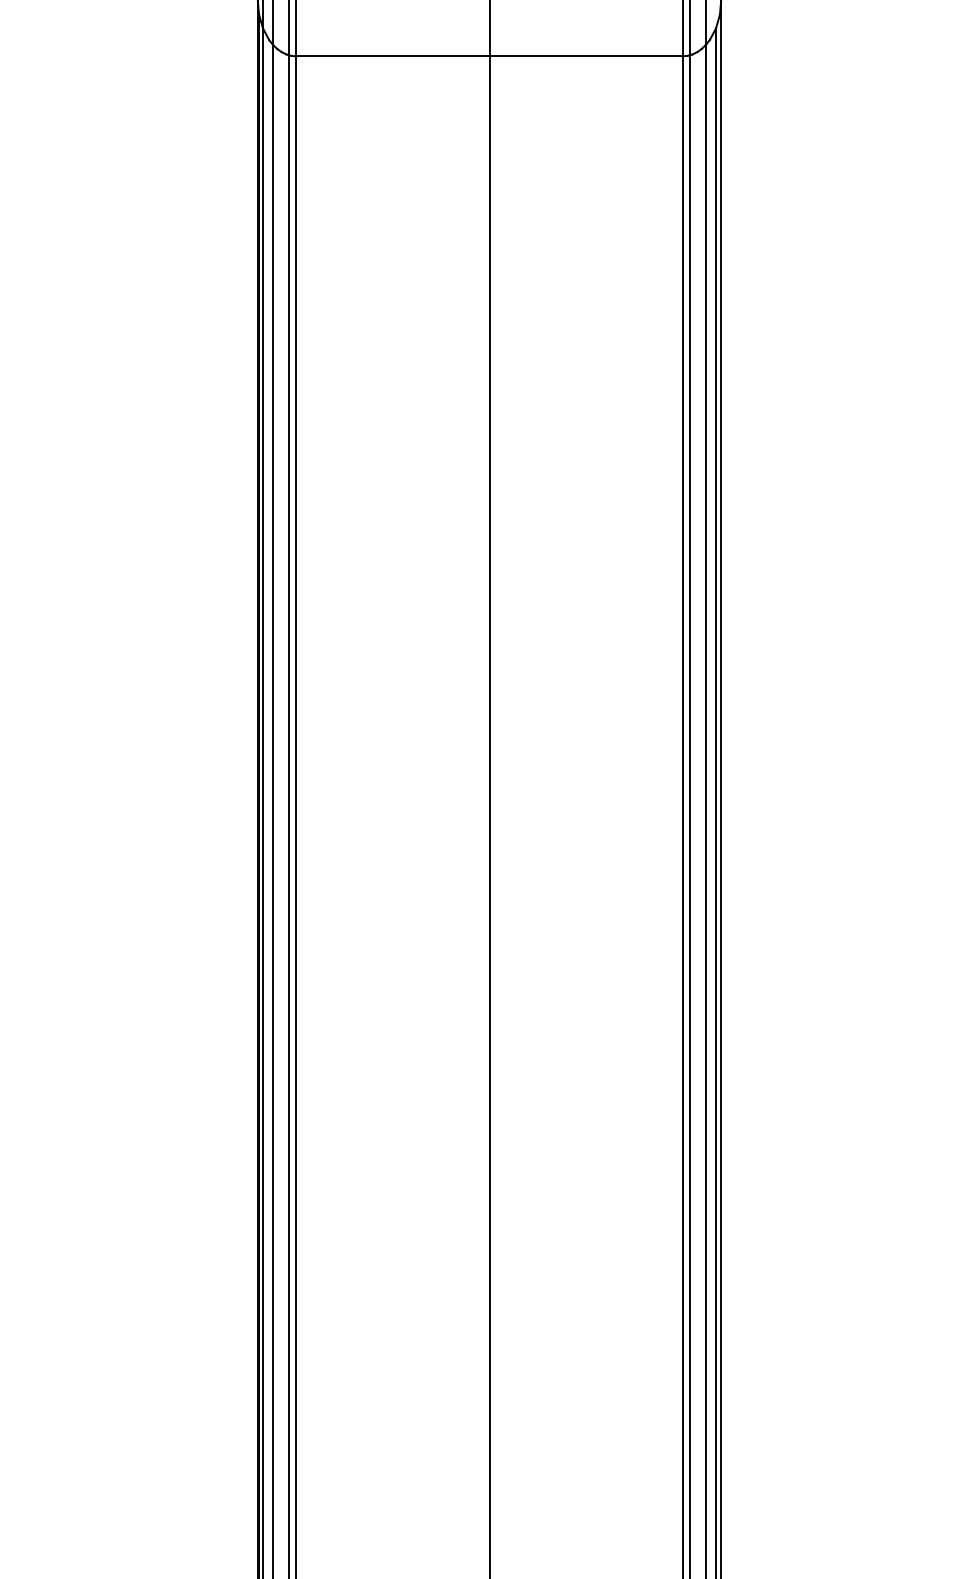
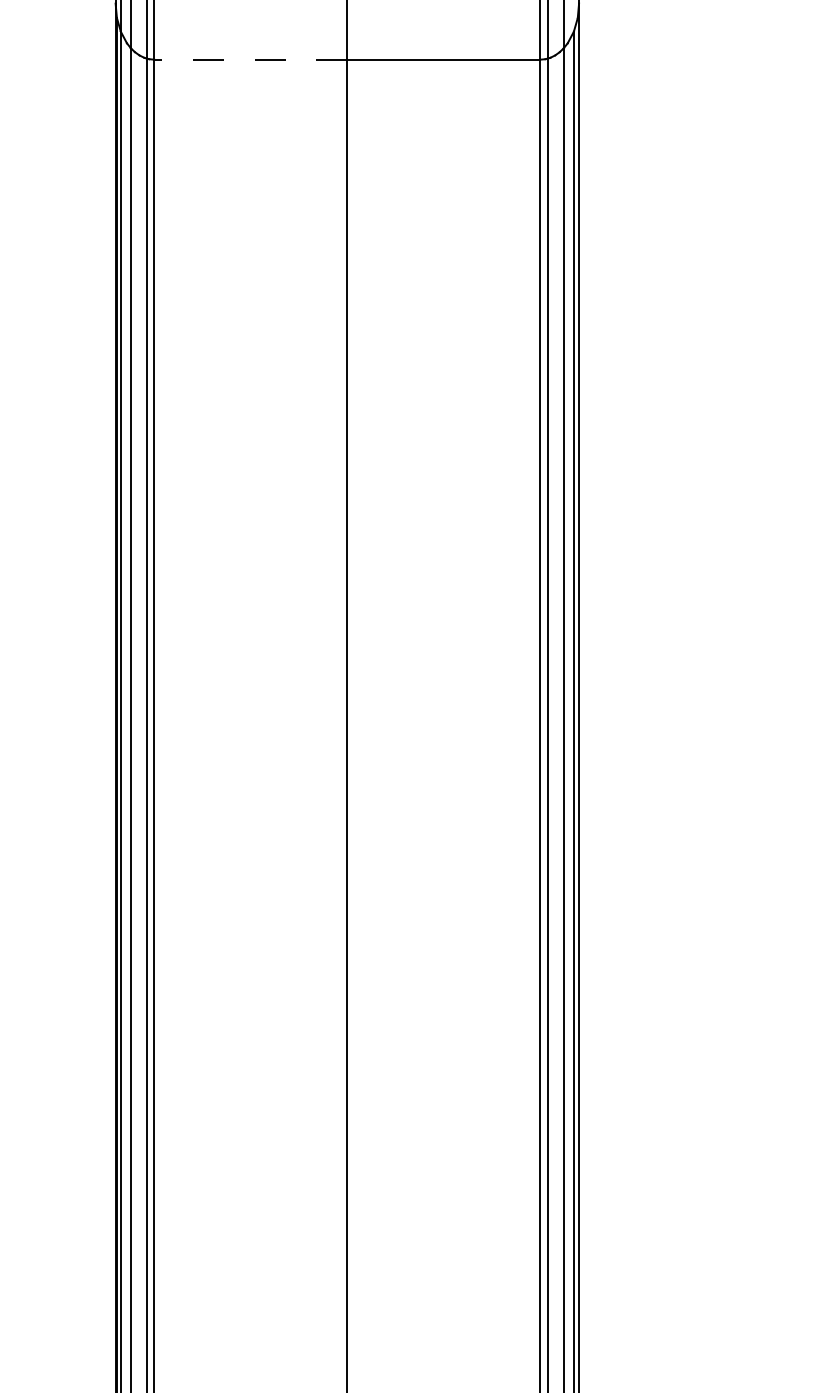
line: (392, 56) -> (250, 59), solid -> dashed

